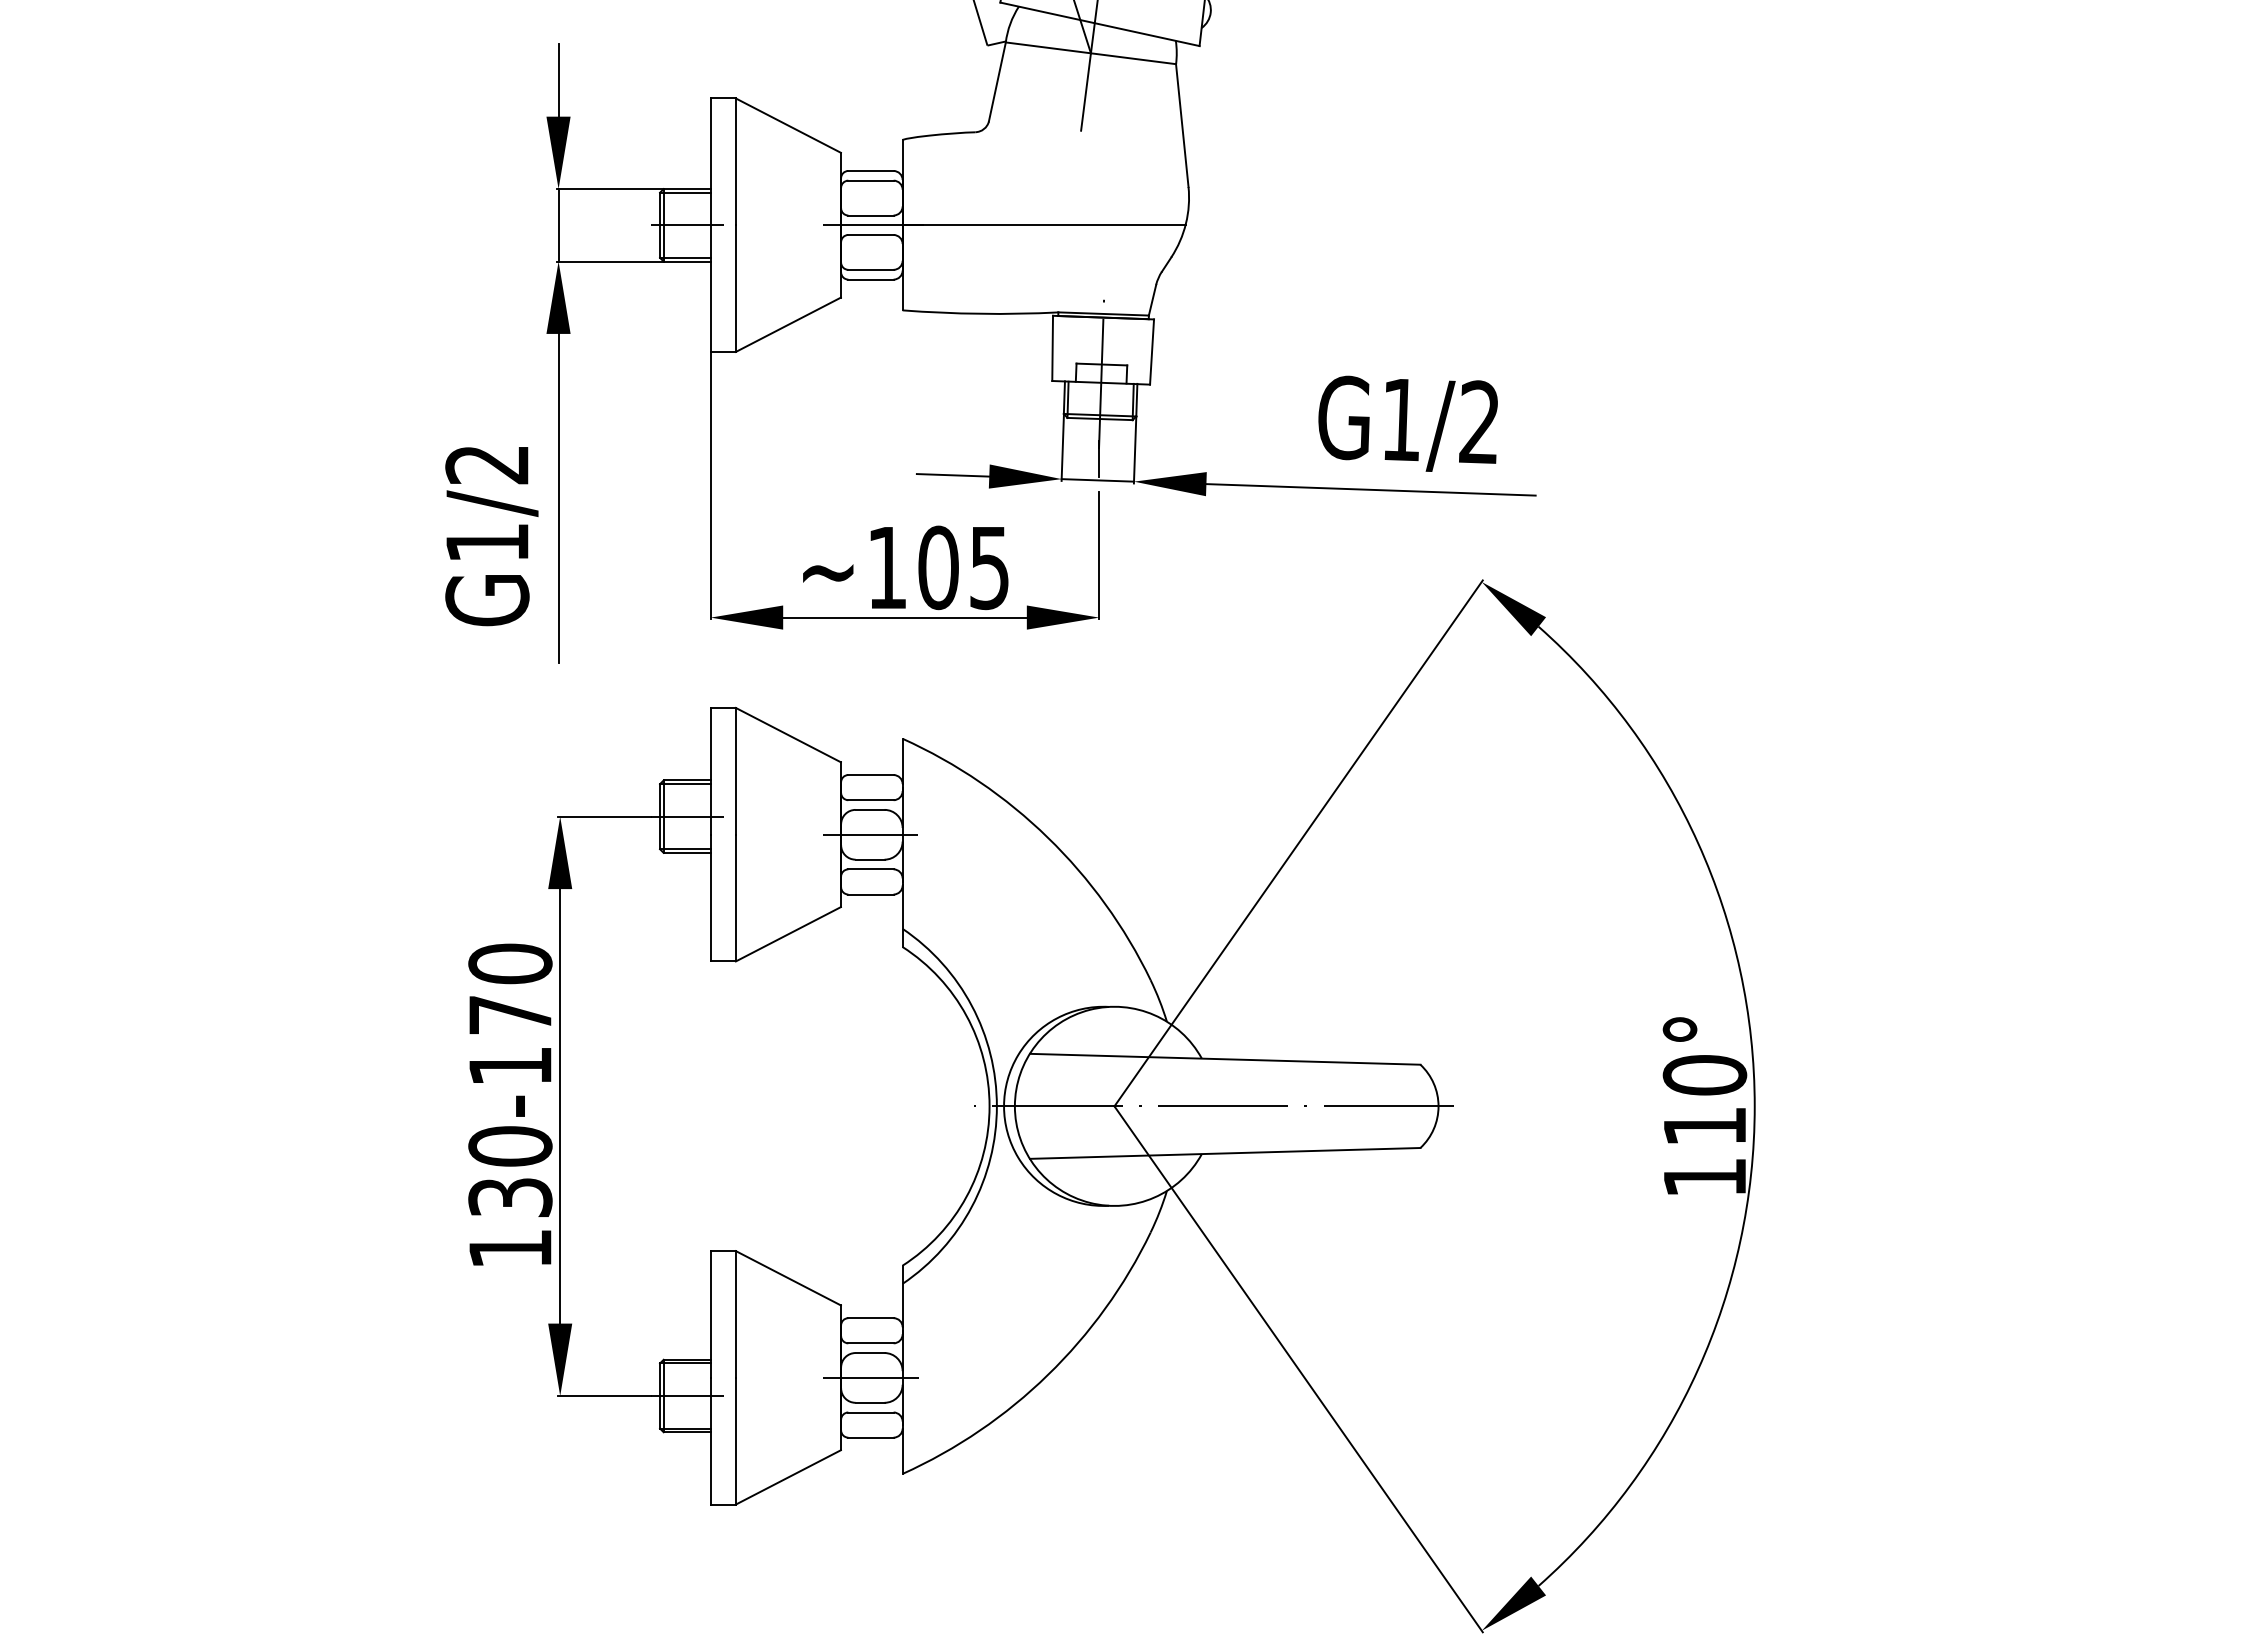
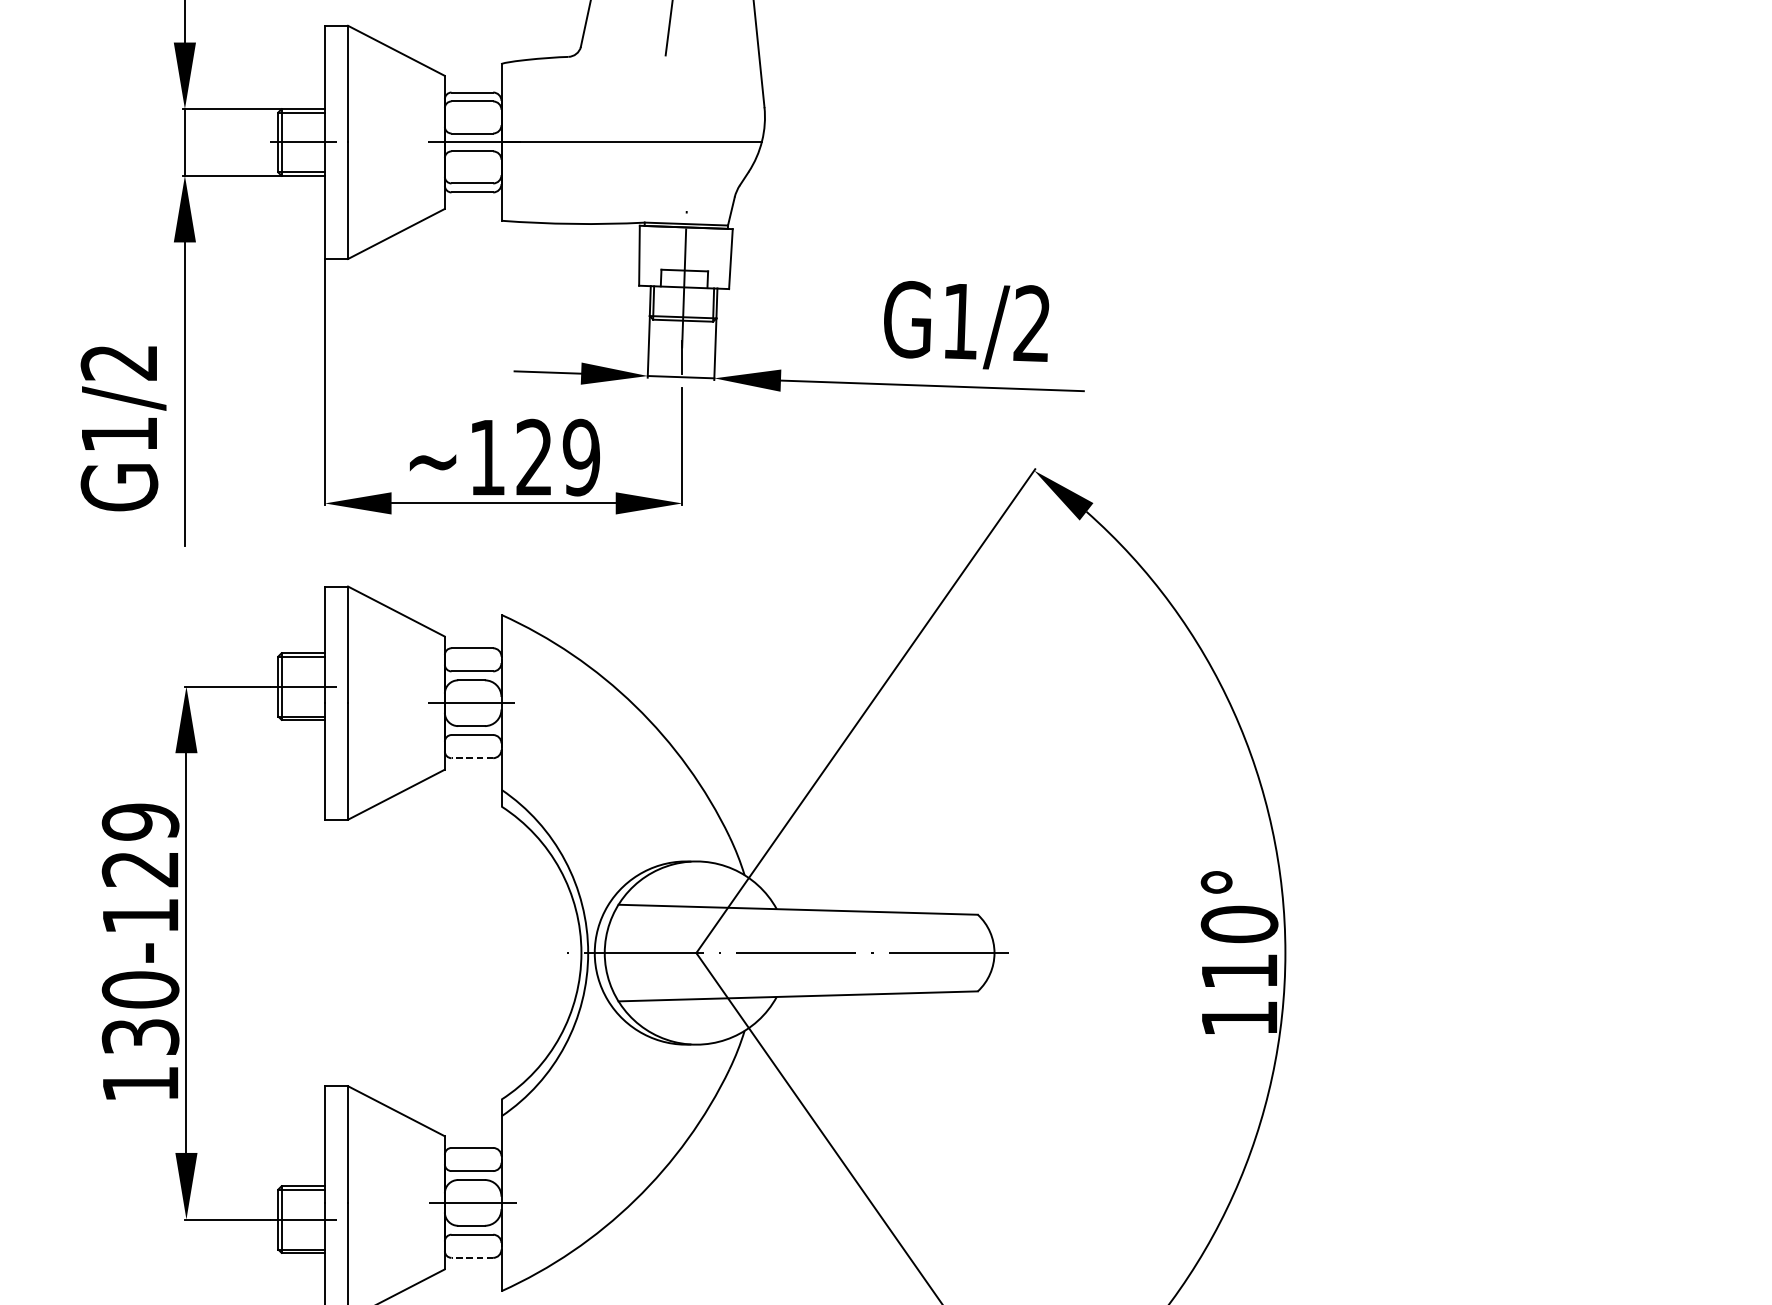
text: (963, 567) -> (557, 457), ~105 -> ~129
line: (870, 894) -> (471, 758), solid -> dashed
text: (510, 988) -> (140, 844), 130-170 -> 130-129
line: (870, 1437) -> (471, 1257), solid -> dashed

